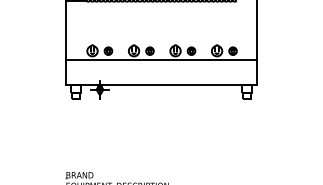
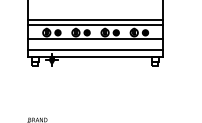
line: (161, 32) -> (95, 19), added
line: (161, 40) -> (95, 25), added
line: (161, 76) -> (95, 50), added

